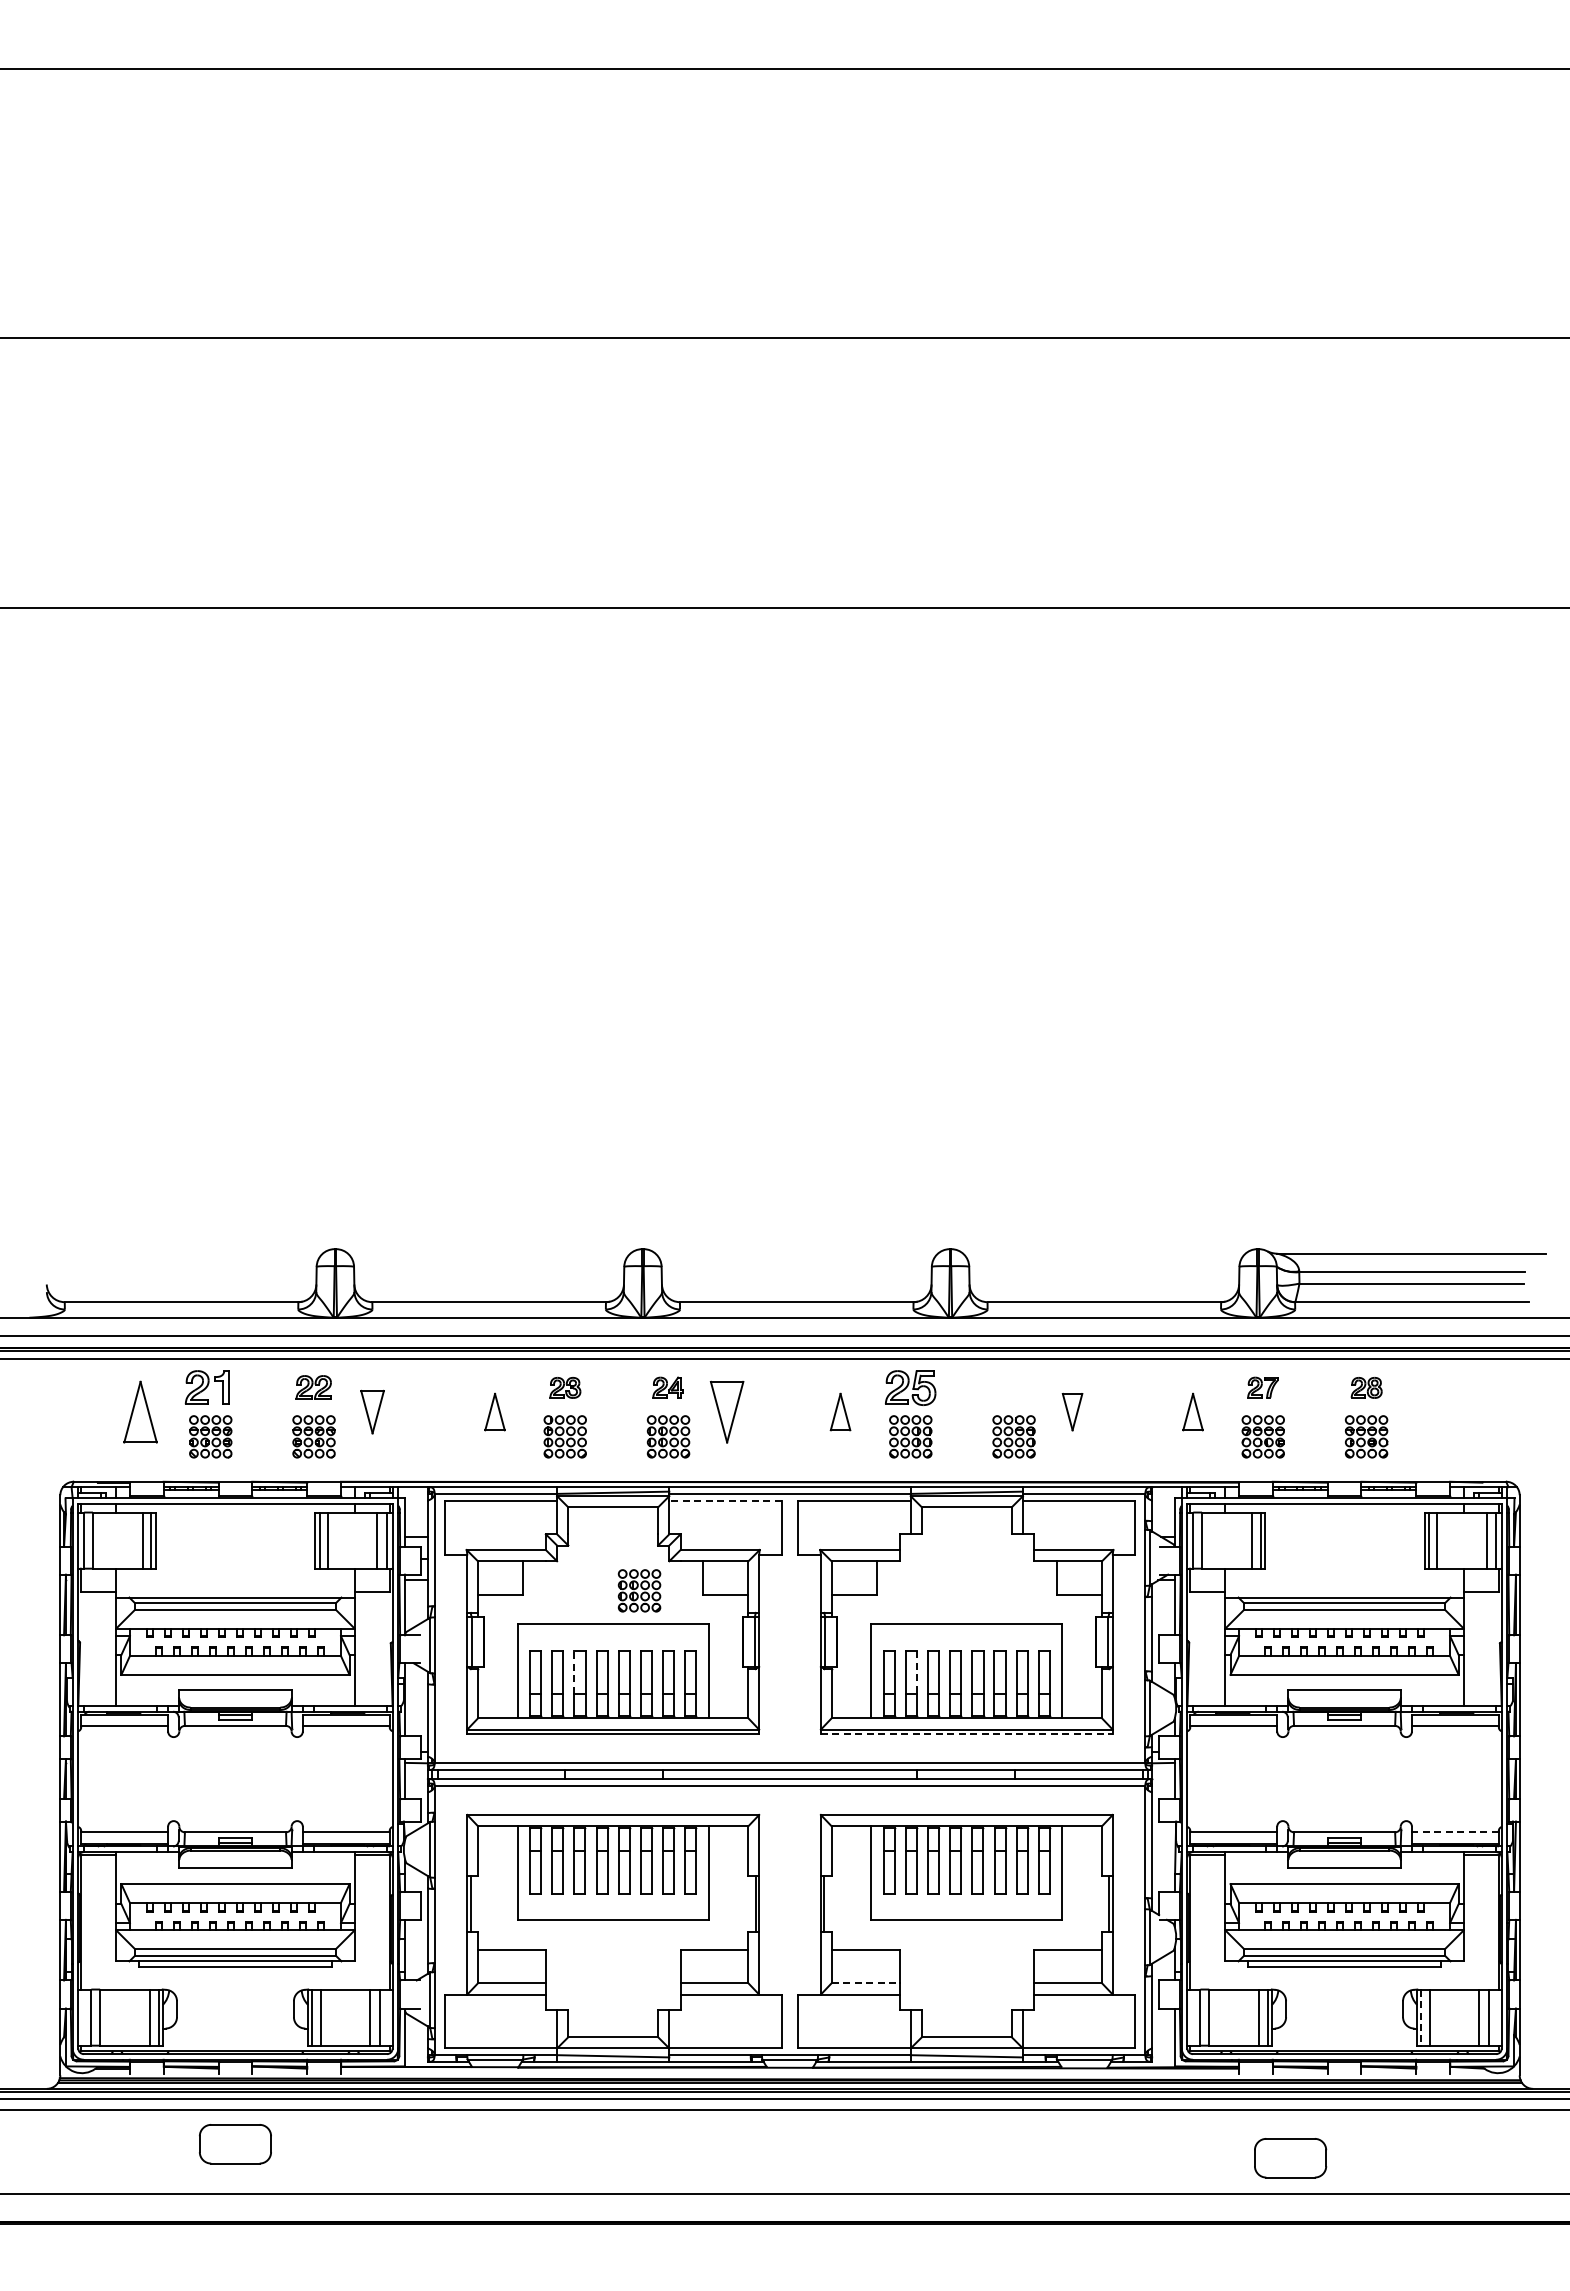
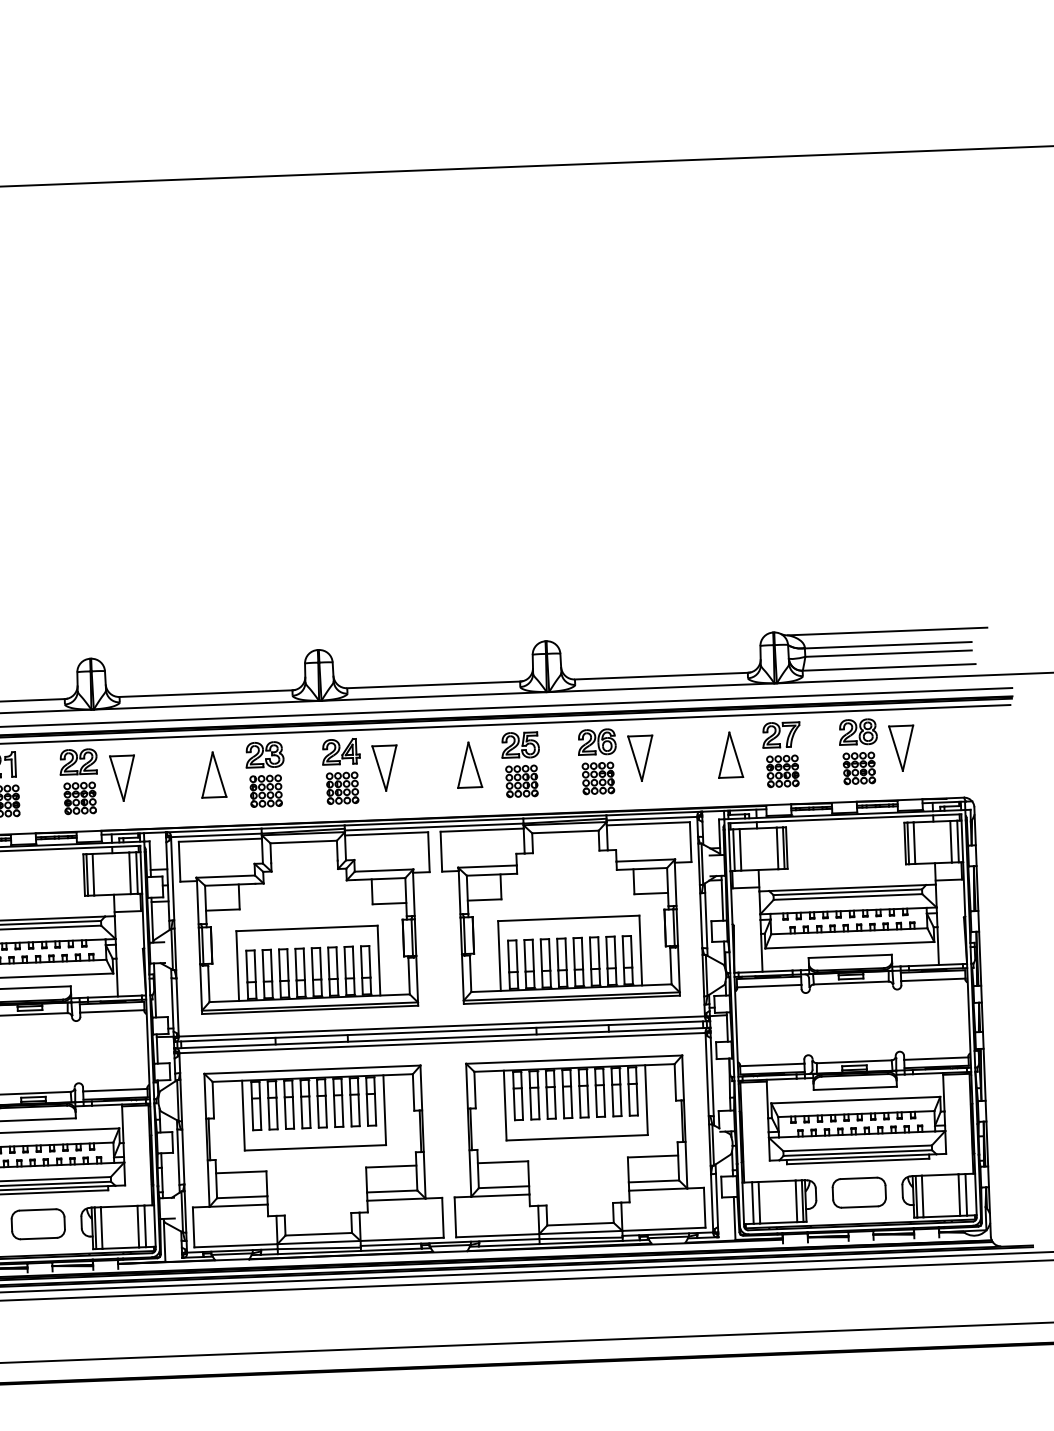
part: (313, 1387) -> (78, 761), size x1.43
part: (565, 1387) -> (264, 754), size x1.67
part: (667, 1387) -> (340, 751), size x1.67
part: (1014, 1387) -> (597, 741), added
part: (1262, 1387) -> (780, 734), size x1.67
part: (1366, 1387) -> (857, 731), size x1.67
part: (372, 1411) -> (122, 777), size x1.43
part: (494, 1411) -> (213, 774), size x1.67
part: (840, 1411) -> (469, 764), size x1.67
part: (1072, 1411) -> (640, 757), size x1.67
part: (1192, 1411) -> (729, 754), size x1.67
part: (1424, 1411) -> (901, 747), added
line: (724, 1500) -> (385, 833), dashed -> solid
part: (639, 1590) -> (325, 902), removed
line: (574, 1671) -> (279, 964), dashed -> solid
line: (917, 1672) -> (533, 955), dashed -> solid
line: (966, 1734) -> (571, 1000), dashed -> solid
line: (1454, 1832) -> (935, 1058), dashed -> solid
line: (865, 1983) -> (503, 1187), dashed -> solid
line: (1421, 2018) -> (916, 1197), dashed -> solid
part: (235, 2144) -> (38, 1224), moved
part: (1290, 2158) -> (859, 1192), moved

